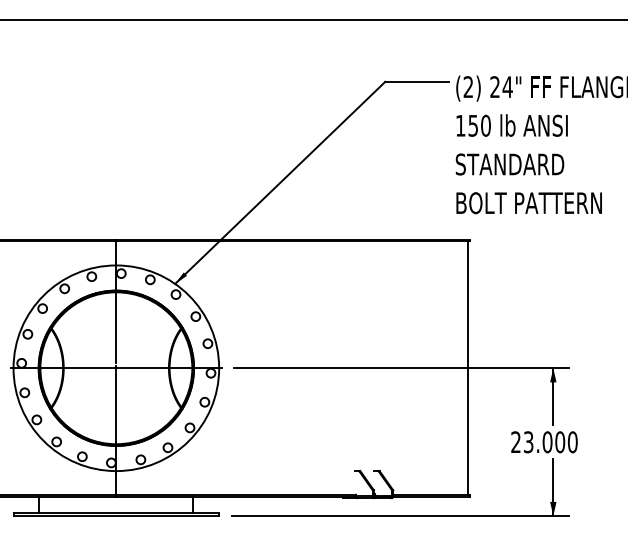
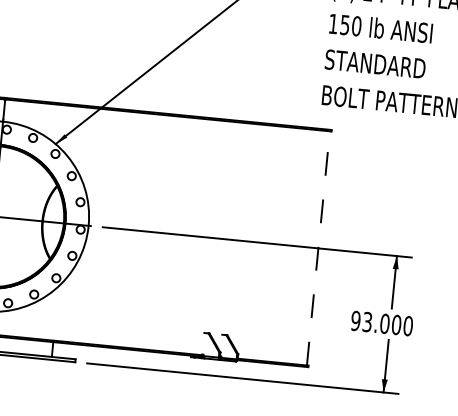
line: (468, 368) -> (318, 248), solid -> dashed
text: (515, 442) -> (355, 321), 23.000 -> 93.000

